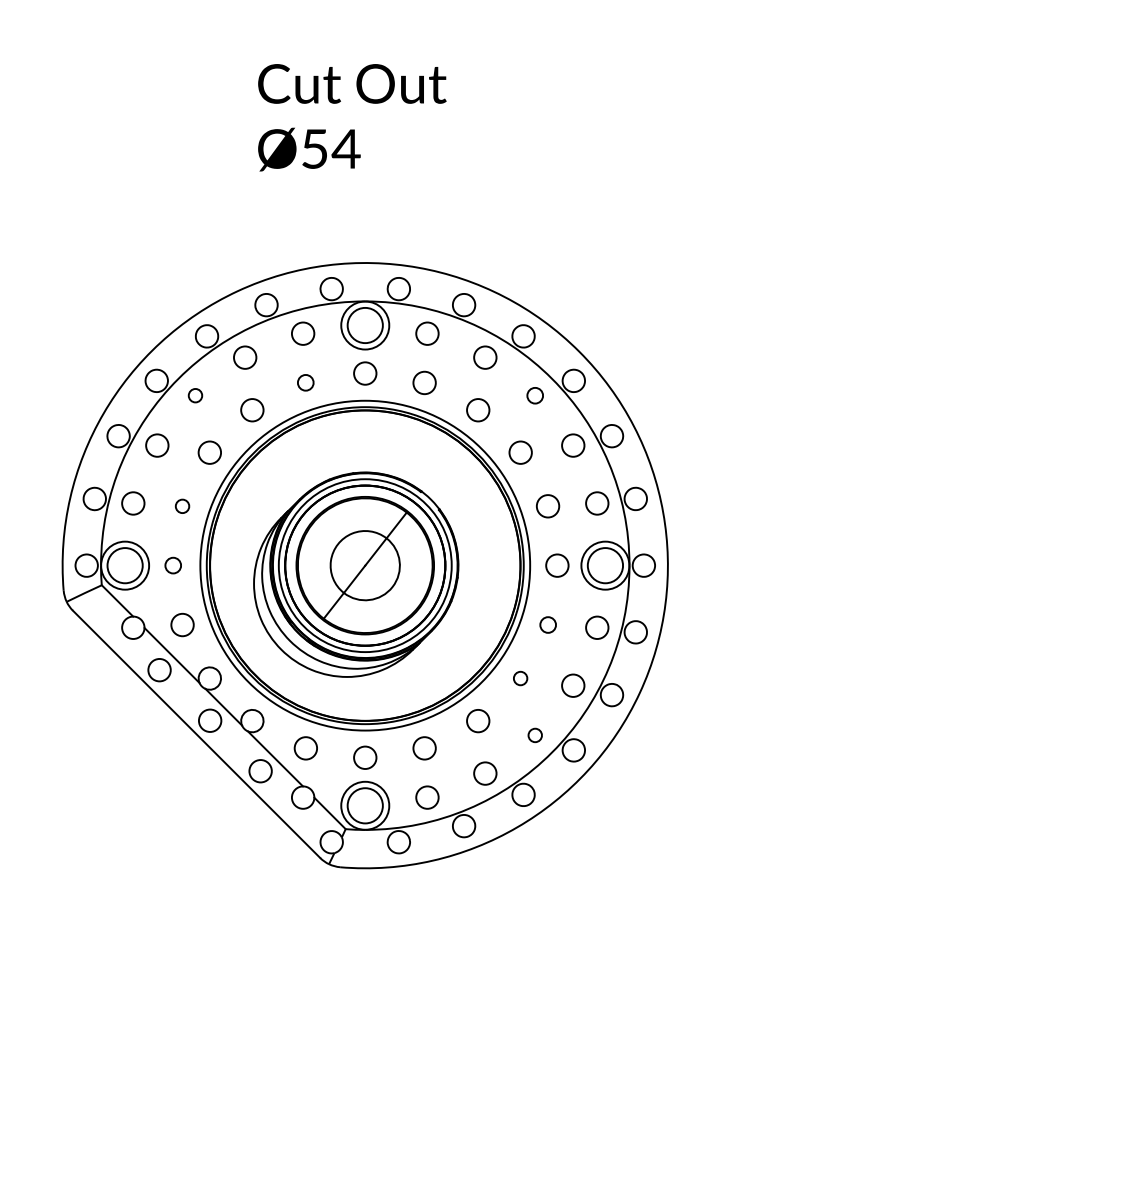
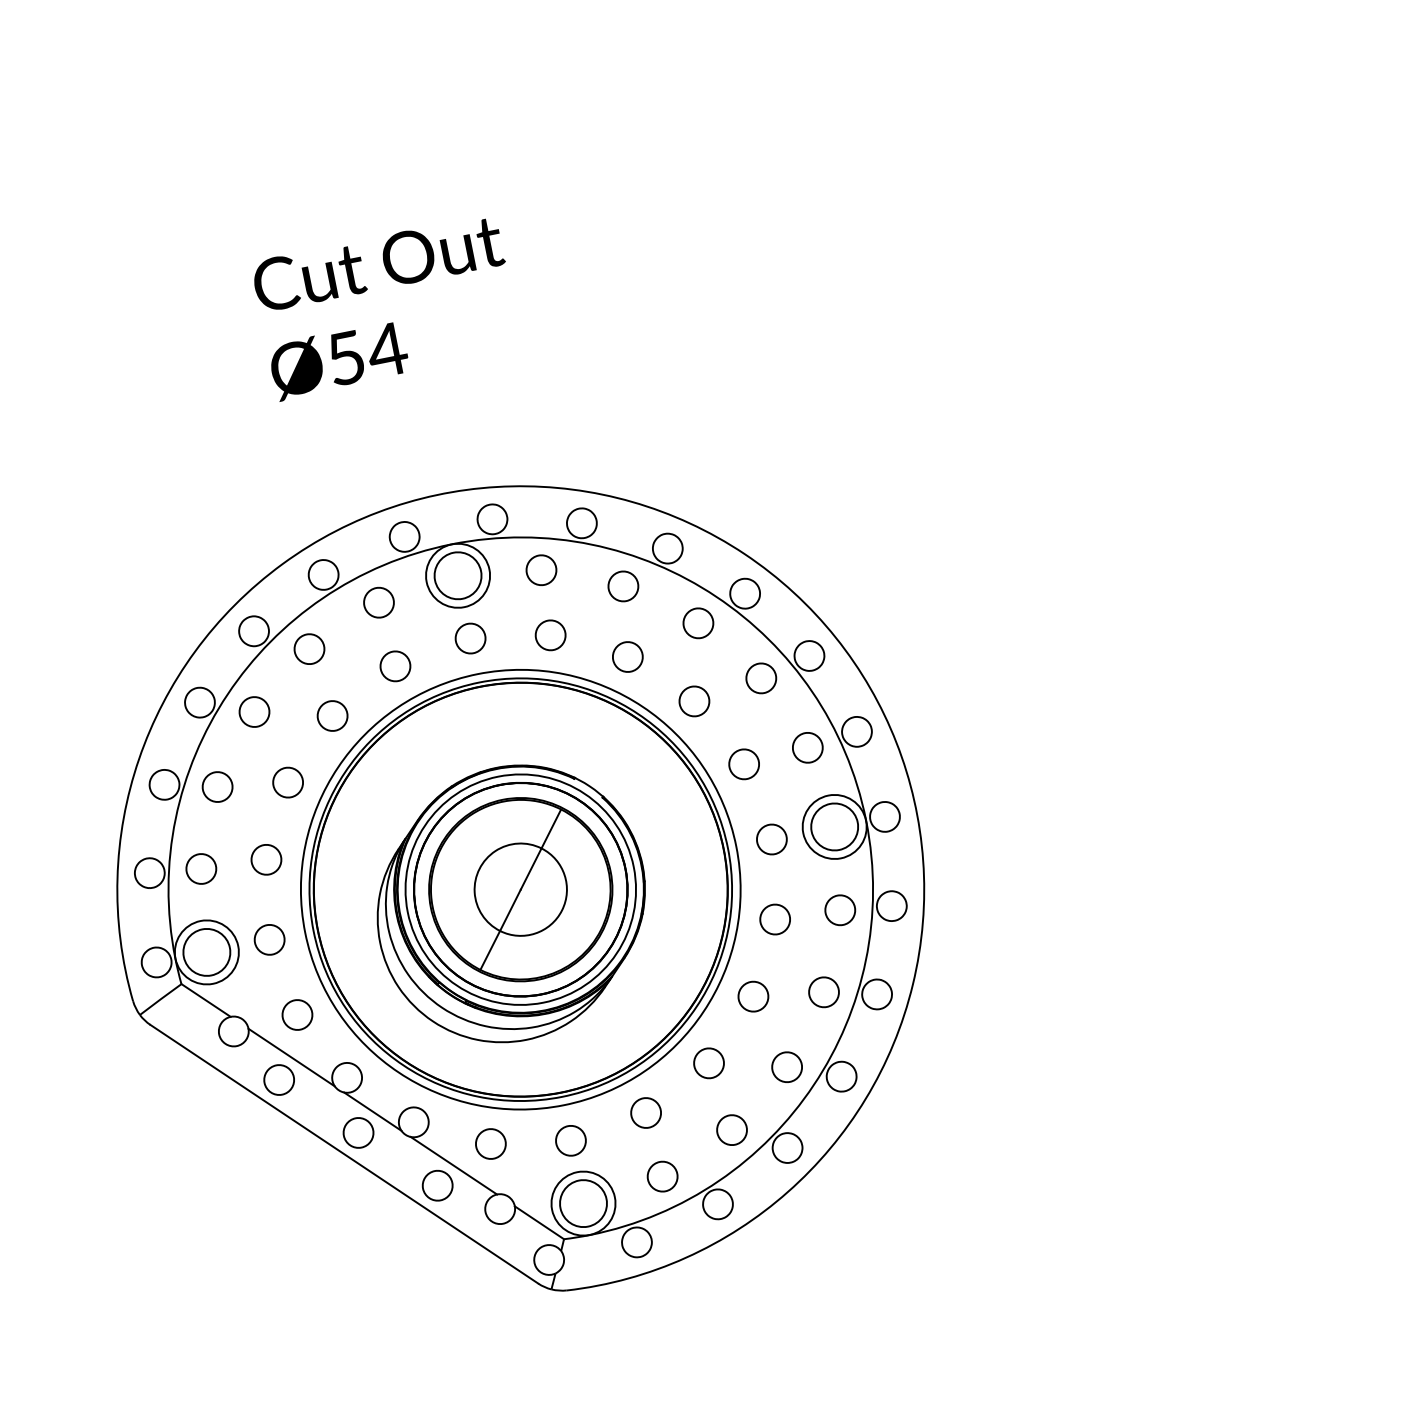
circle: (305, 382) -> (394, 665), size x1.43
circle: (195, 395) -> (254, 711), size x1.67
circle: (535, 395) -> (698, 622), size x1.43
circle: (182, 506) -> (266, 860), size x1.67
circle: (173, 565) -> (270, 939), size x1.43
circle: (548, 624) -> (775, 918), size x1.43
circle: (520, 678) -> (753, 996), size x1.67
circle: (535, 735) -> (787, 1067), size x1.67

